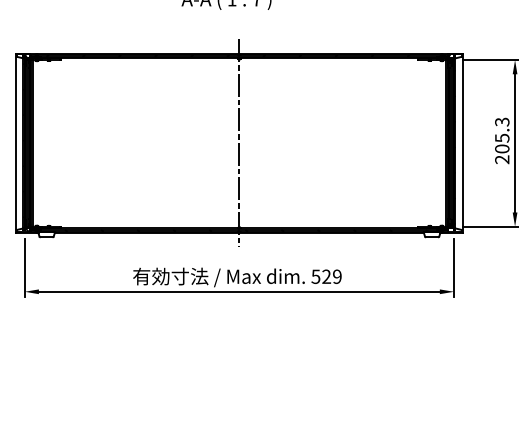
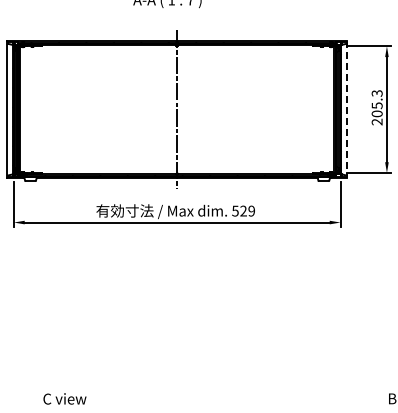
line: (463, 144) -> (347, 110), solid -> dashed

